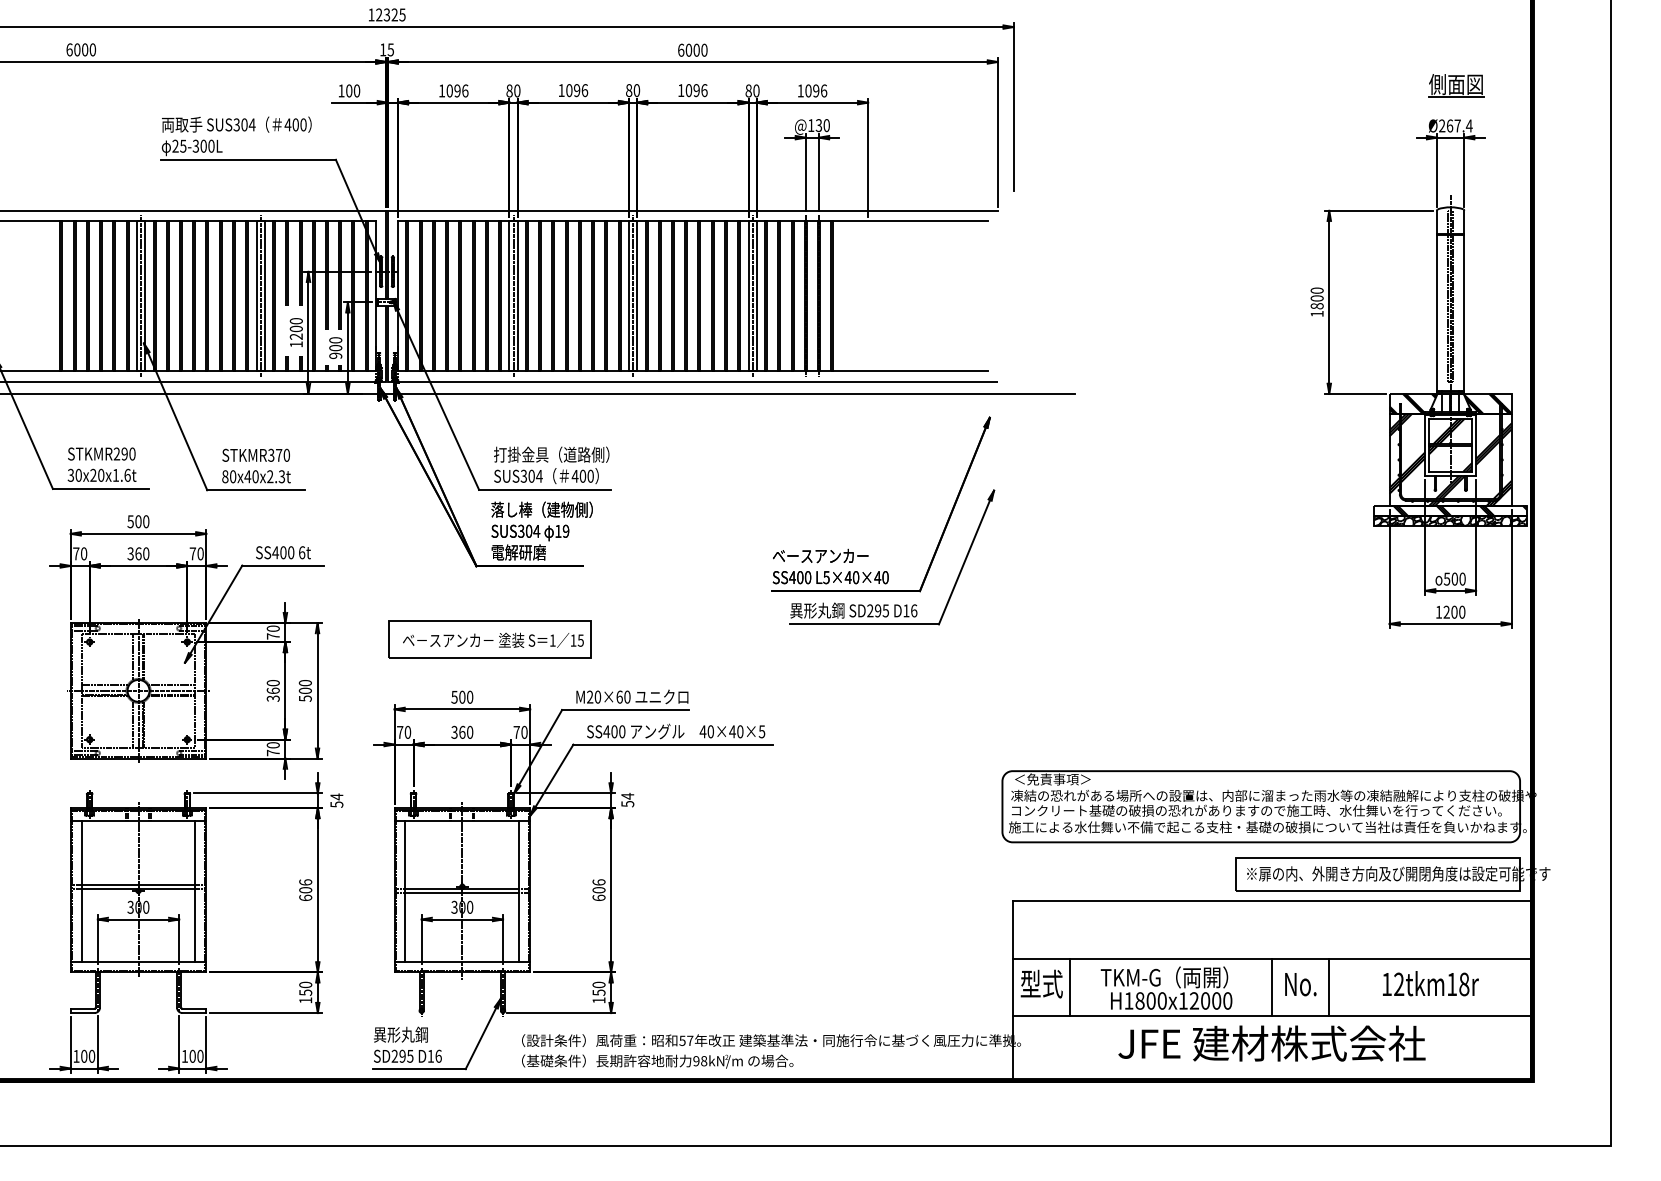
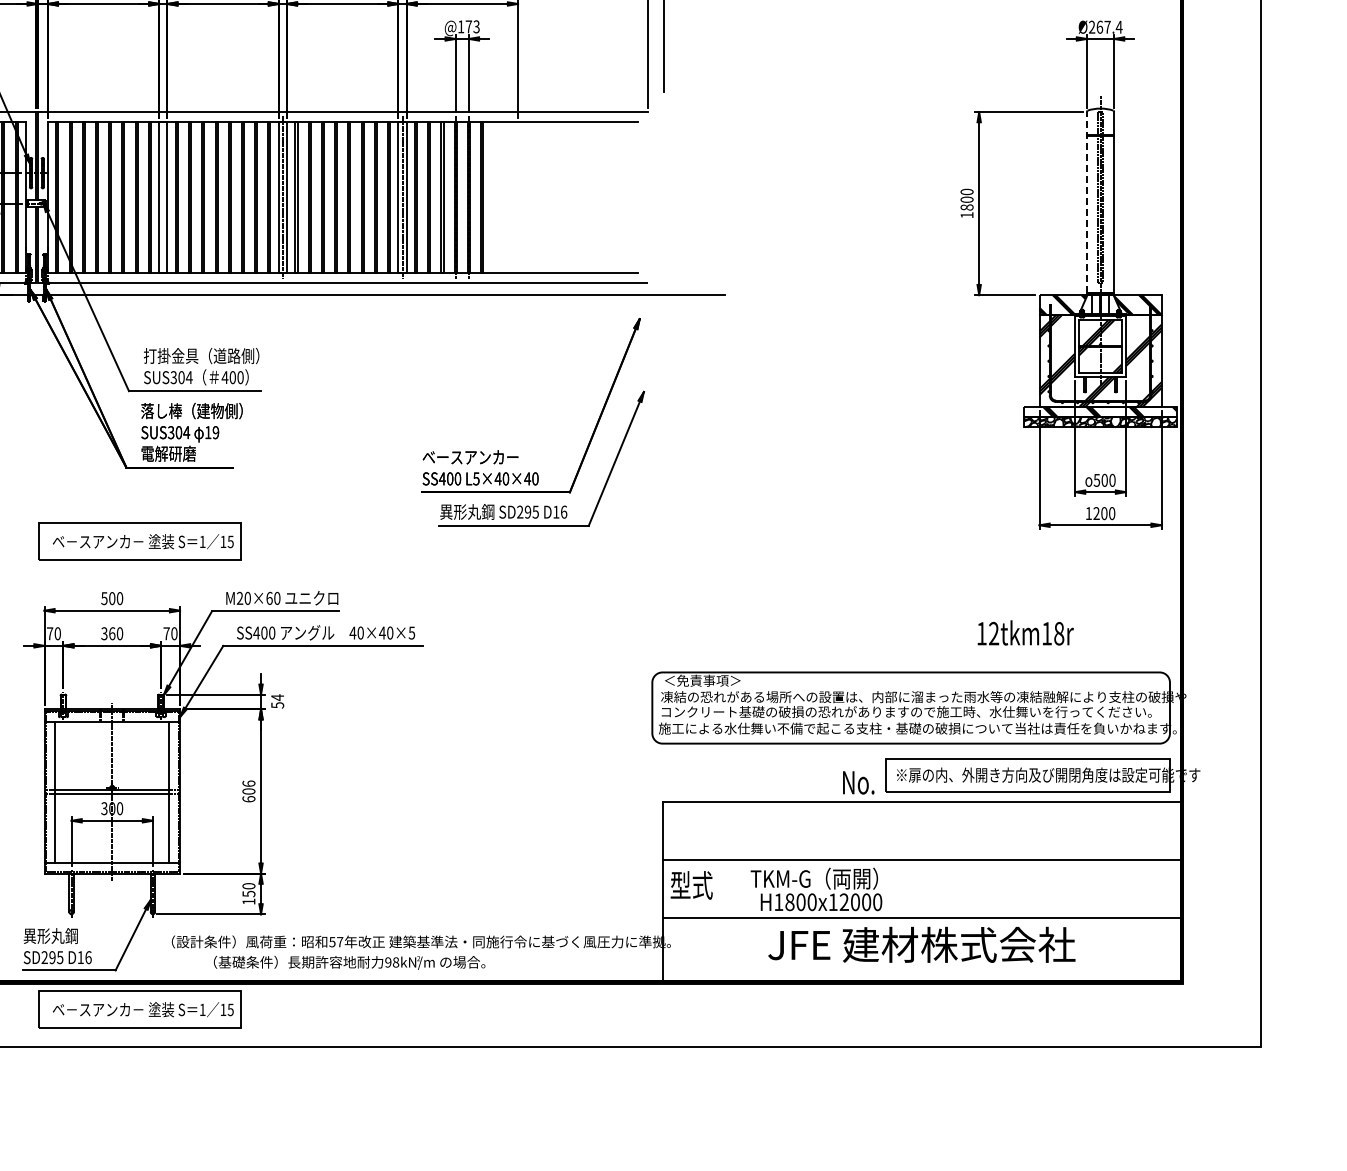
text: (822, 125) -> (472, 26), @130 -> @173
line: (513, 296) -> (163, 197), removed
line: (1437, 300) -> (1087, 201), solid -> dashed
text: (1430, 983) -> (1025, 632), moved
text: (1300, 984) -> (858, 782), moved
line: (1070, 987) -> (720, 888), removed
line: (1271, 987) -> (921, 888), removed
line: (1329, 987) -> (979, 888), removed
text: (657, 1061) -> (349, 962), moved
part: (489, 1107) -> (139, 1008), added

